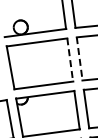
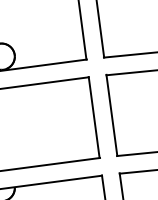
line: (79, 58) -> (111, 114), dashed -> solid
line: (70, 59) -> (94, 116), dashed -> solid

